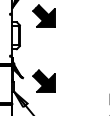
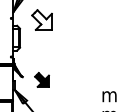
fill: (43, 15) -> (41, 19), removed
part: (43, 80) -> (41, 79), size x0.7

